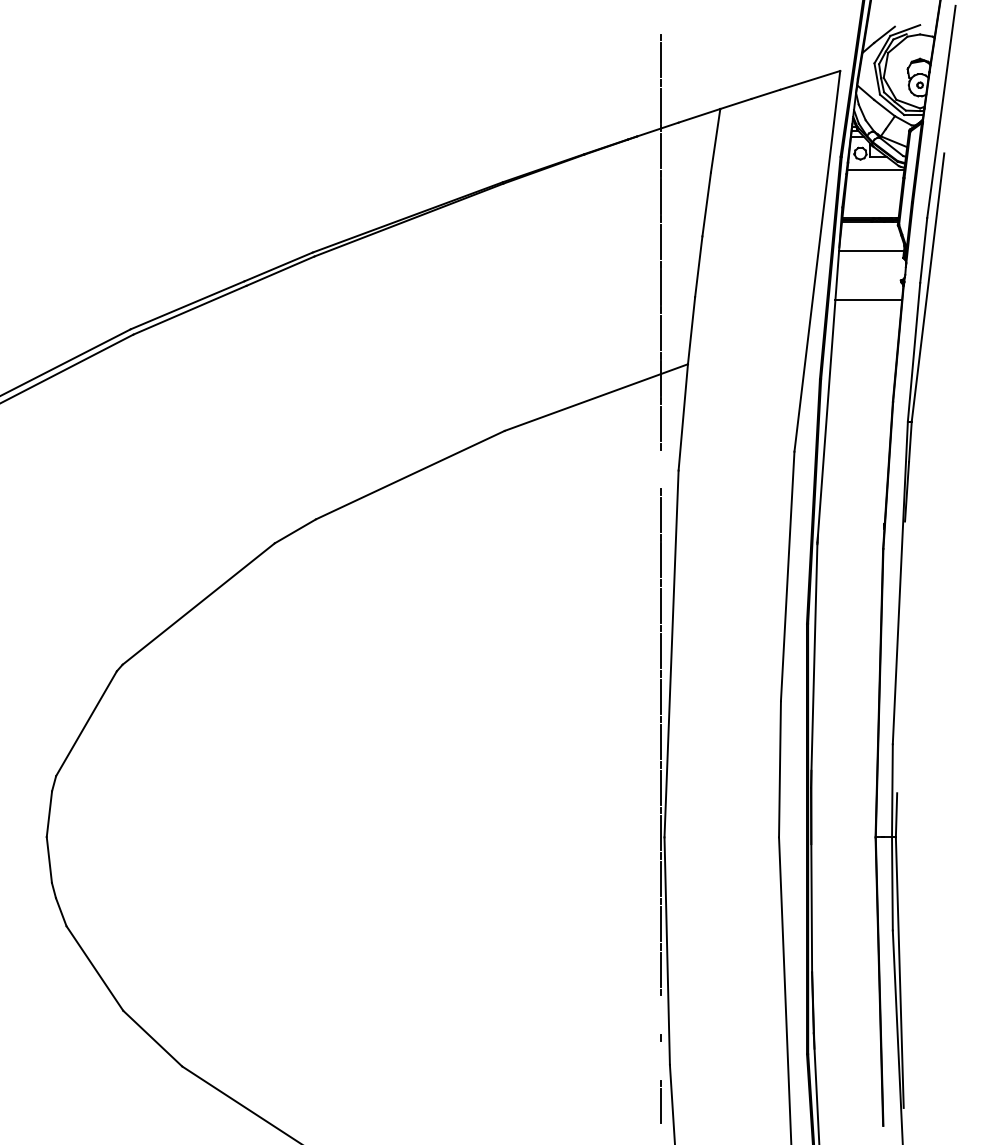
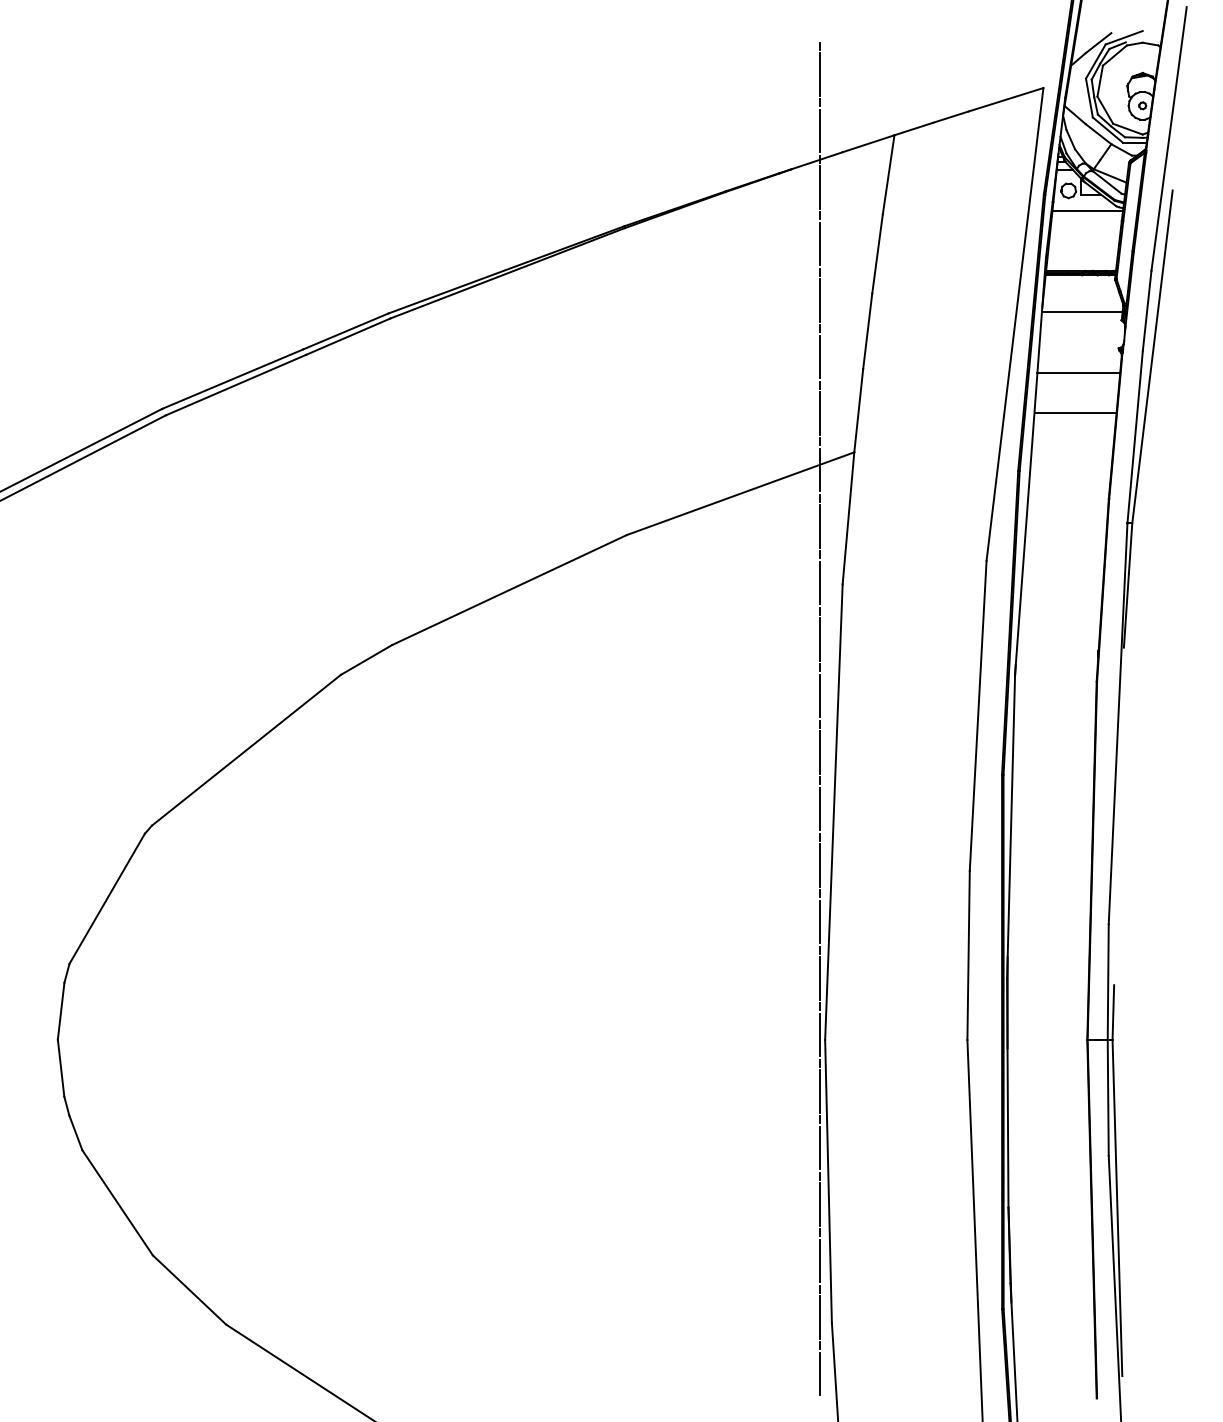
line: (866, 332) -> (1076, 412), added
line: (660, 469) -> (820, 583), added
line: (660, 1015) -> (820, 1261), added
line: (660, 1060) -> (820, 1317), added

